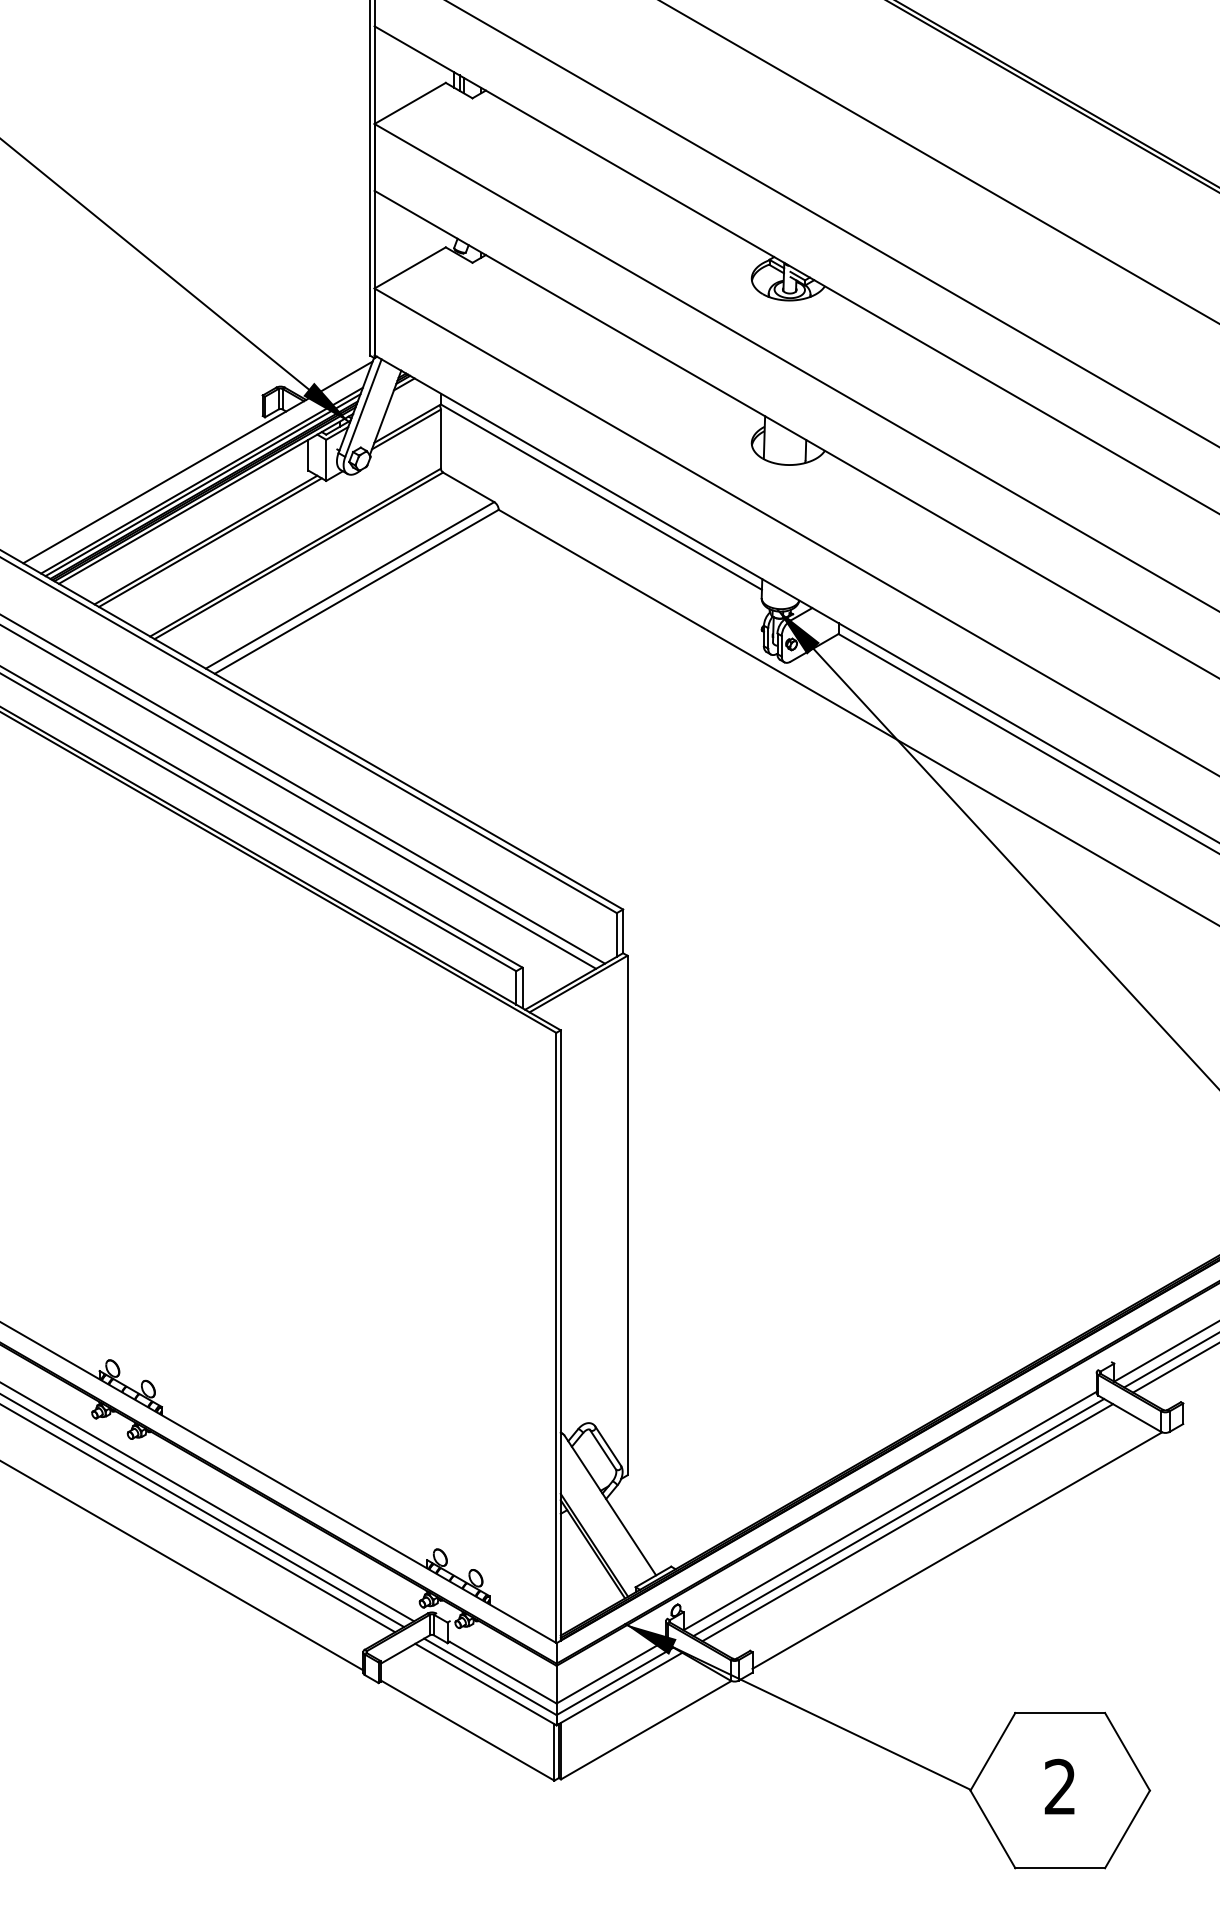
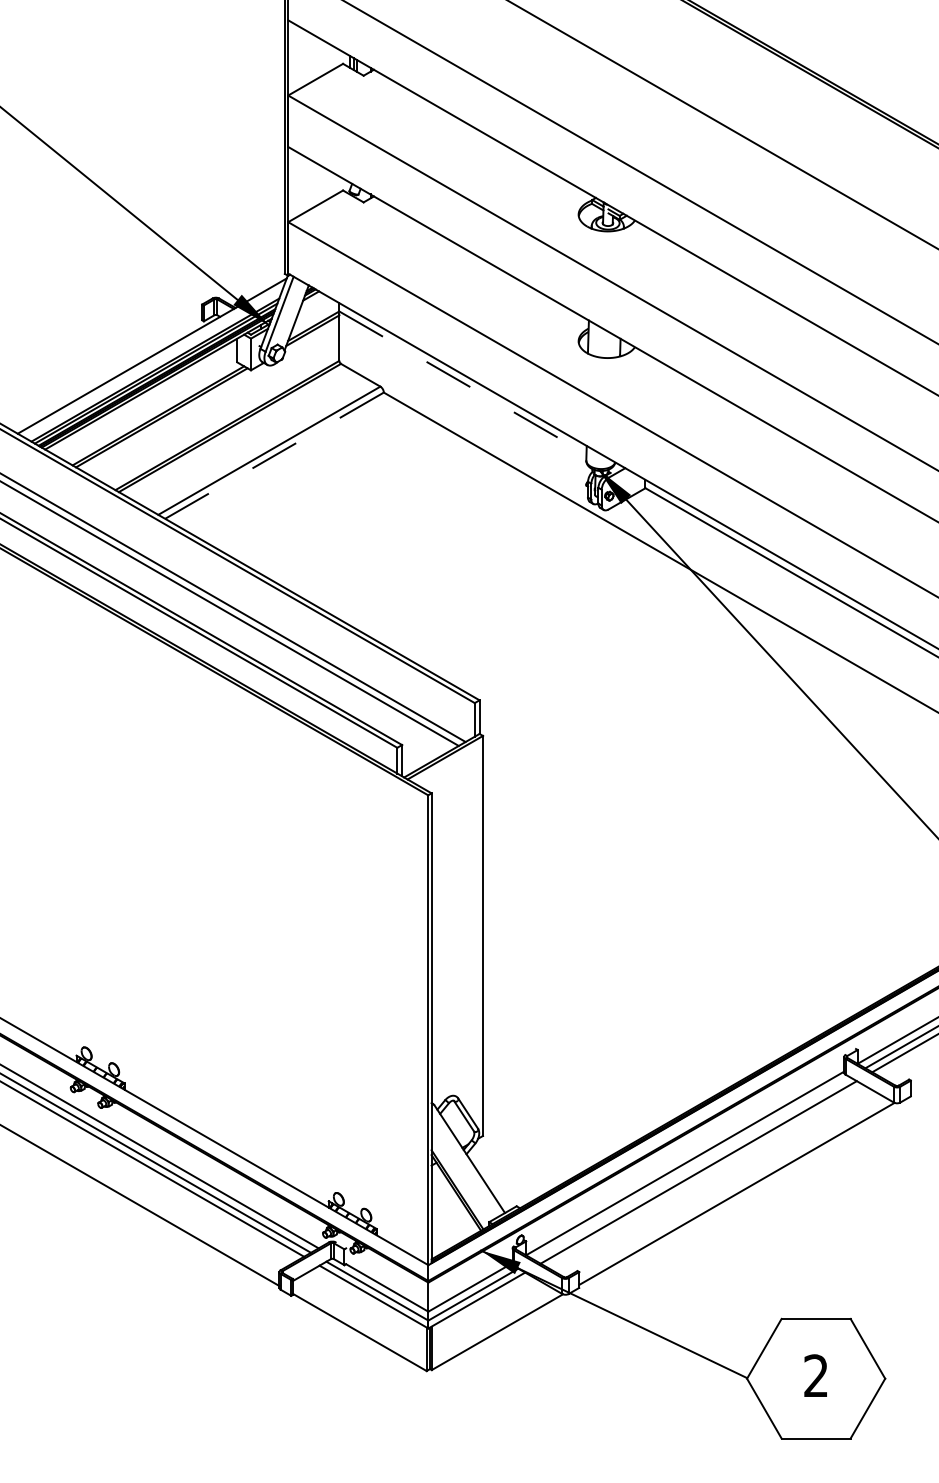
line: (600, 496) -> (462, 382), solid -> dashed
line: (356, 591) -> (274, 455), solid -> dashed
line: (898, 1517) -> (691, 1168), removed

